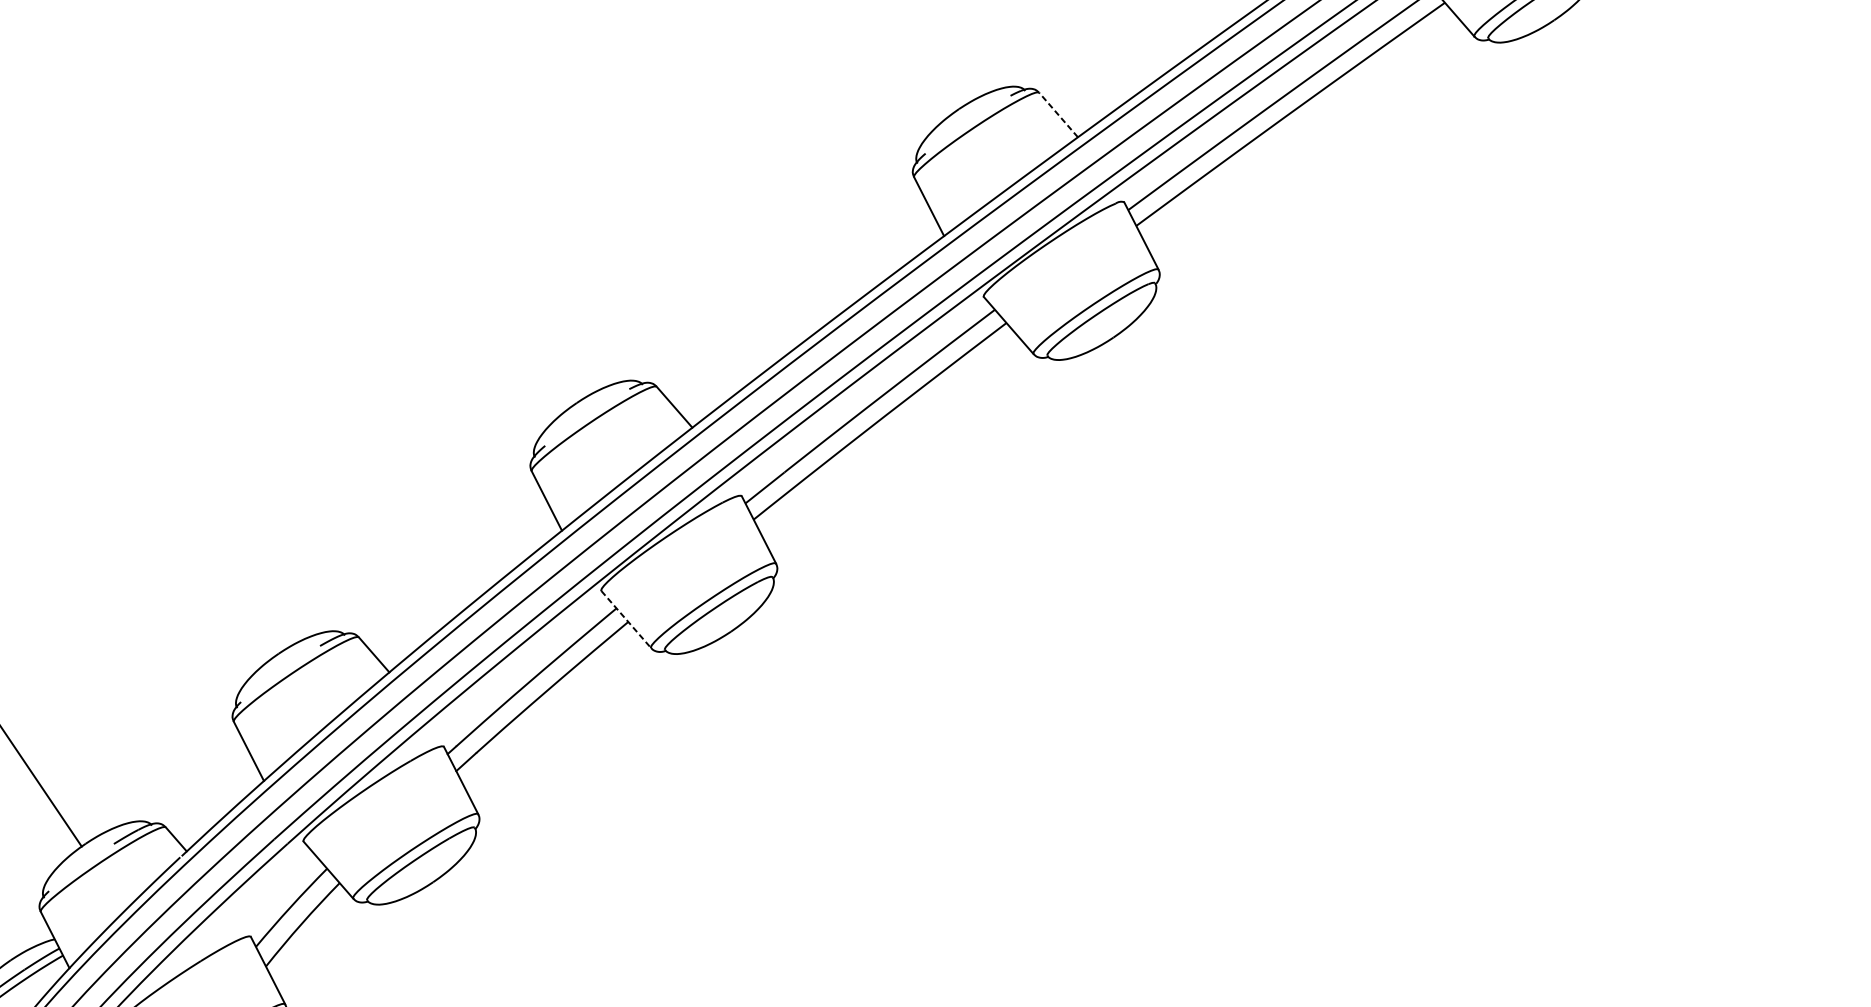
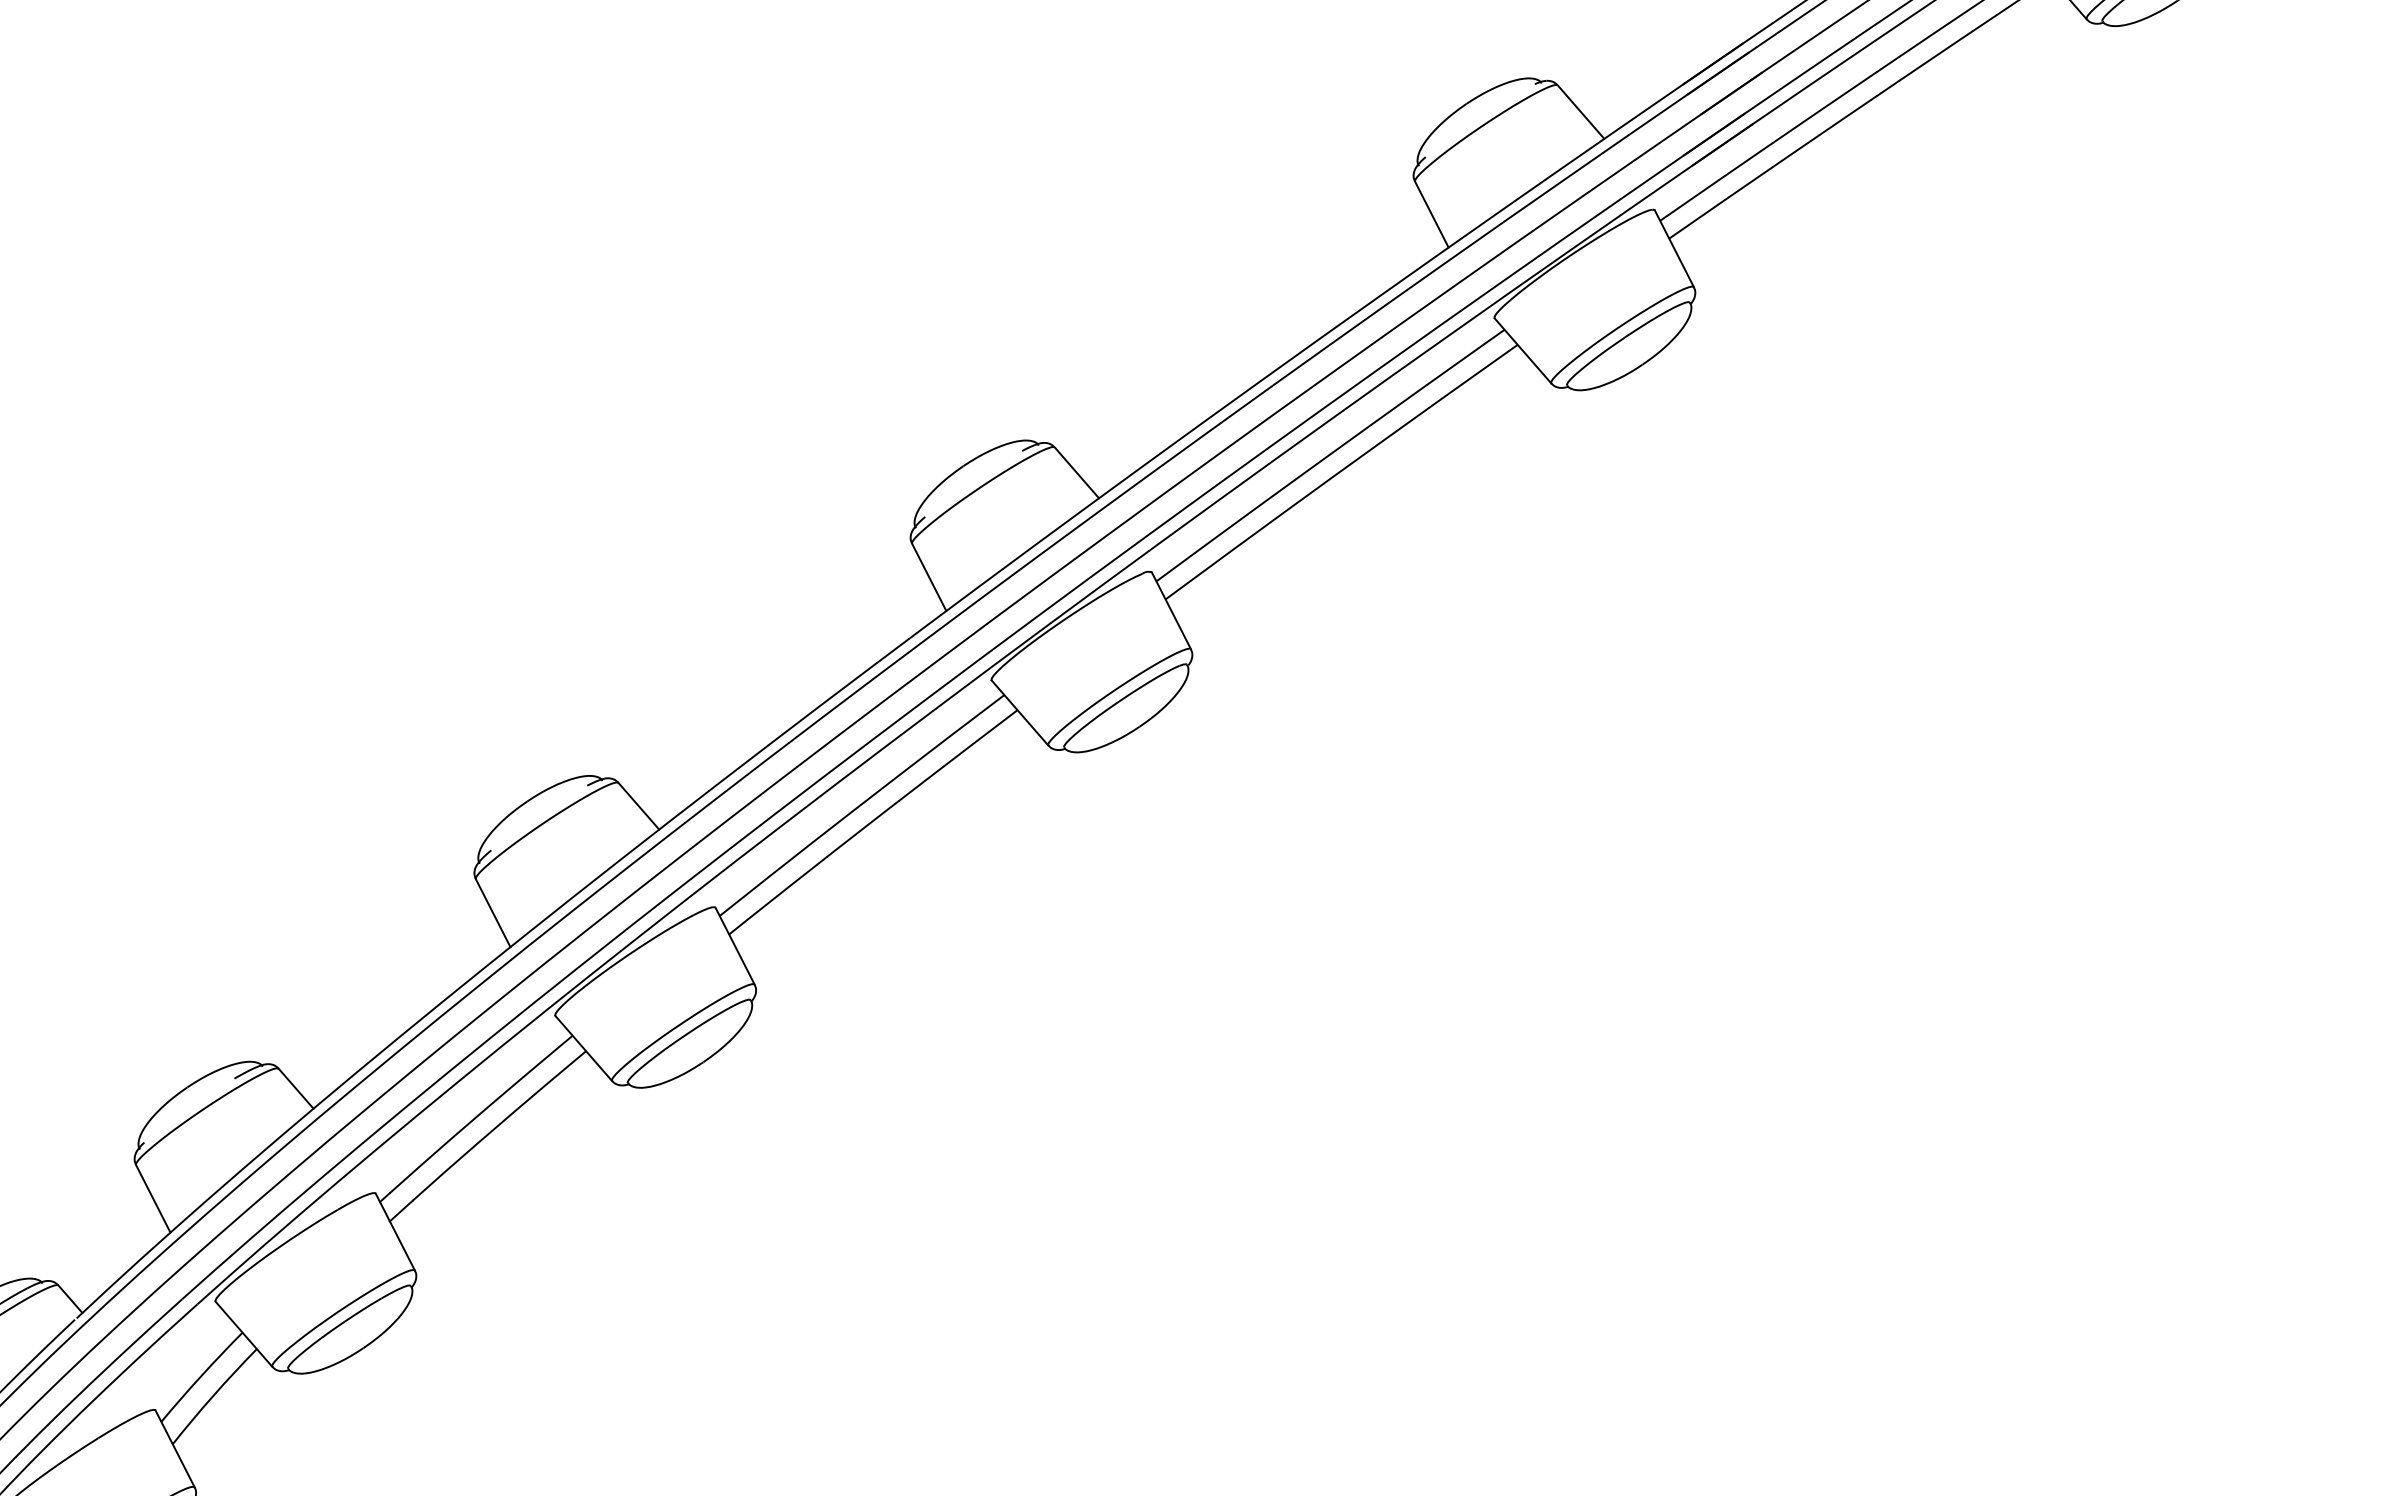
line: (1058, 114) -> (1076, 472), dashed -> solid
line: (626, 619) -> (584, 1048), dashed -> solid

